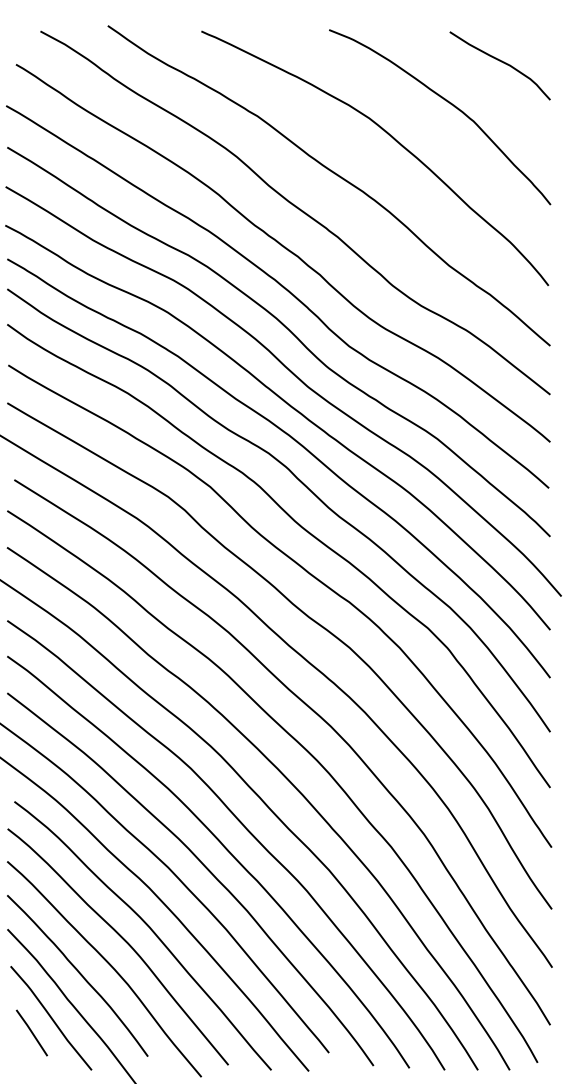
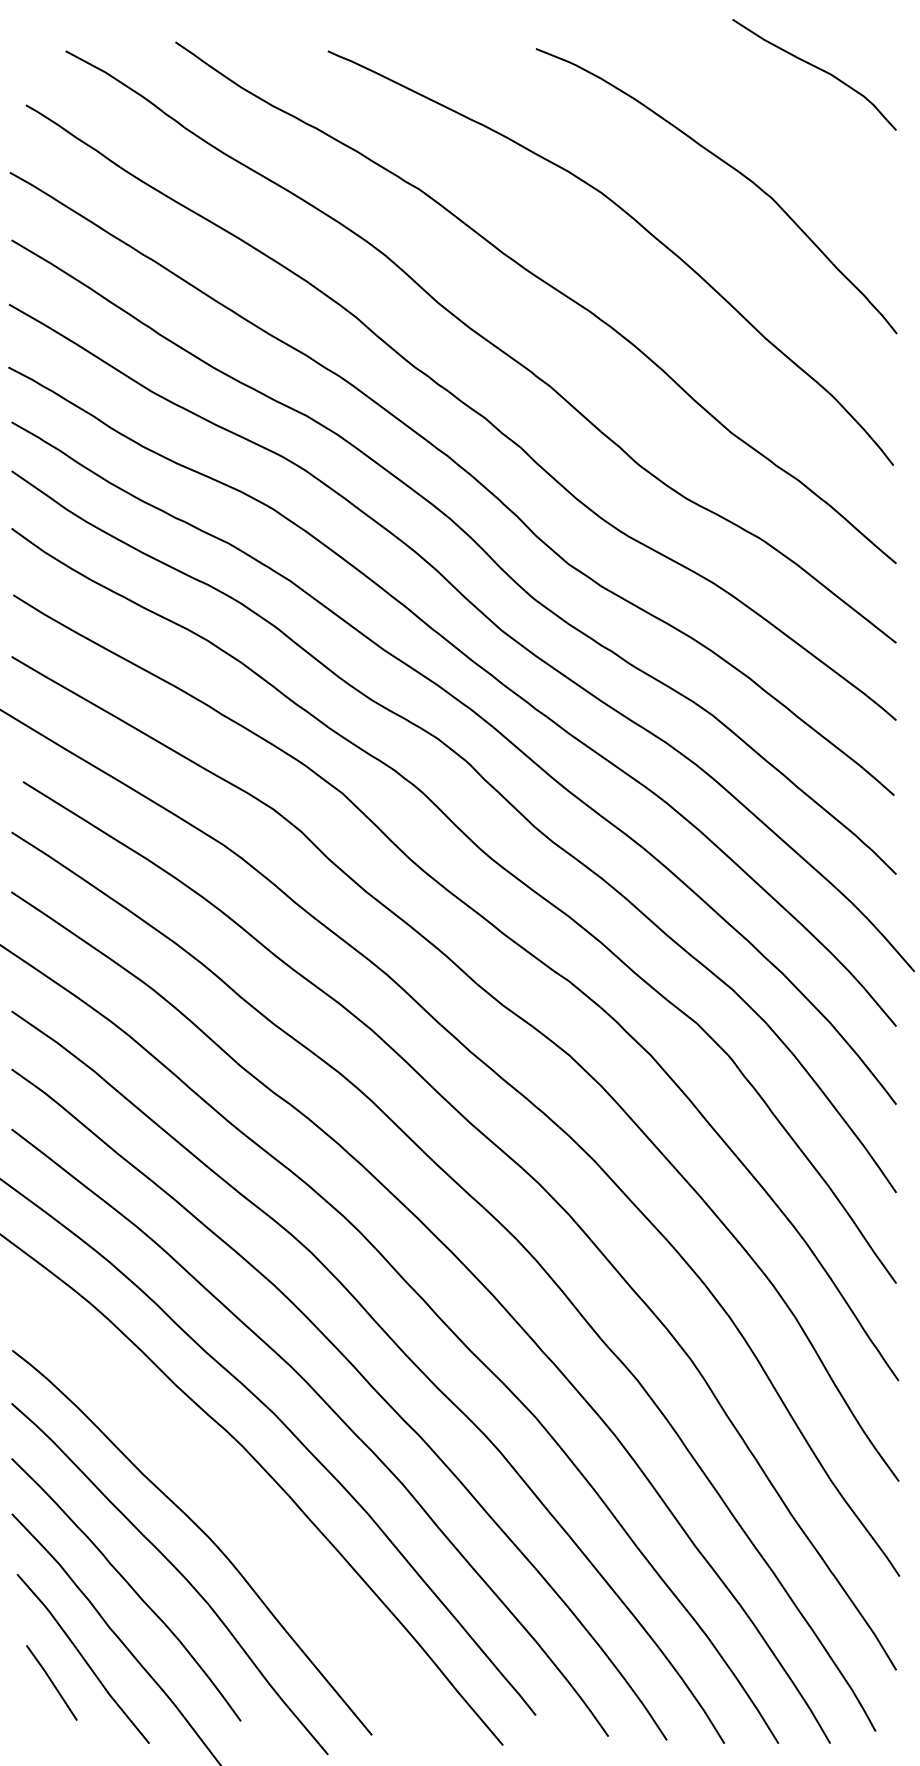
curve: (501, 62) -> (816, 69), moved
curve: (151, 931) -> (246, 1517), removed

